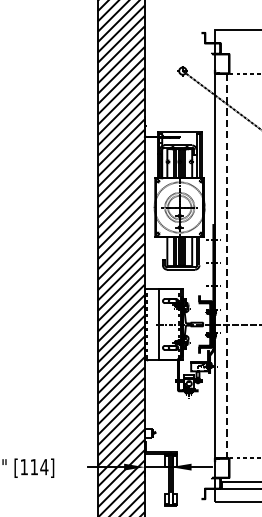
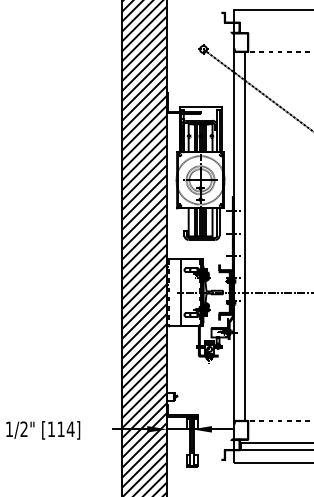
line: (226, 266) -> (245, 236), dashed -> solid

